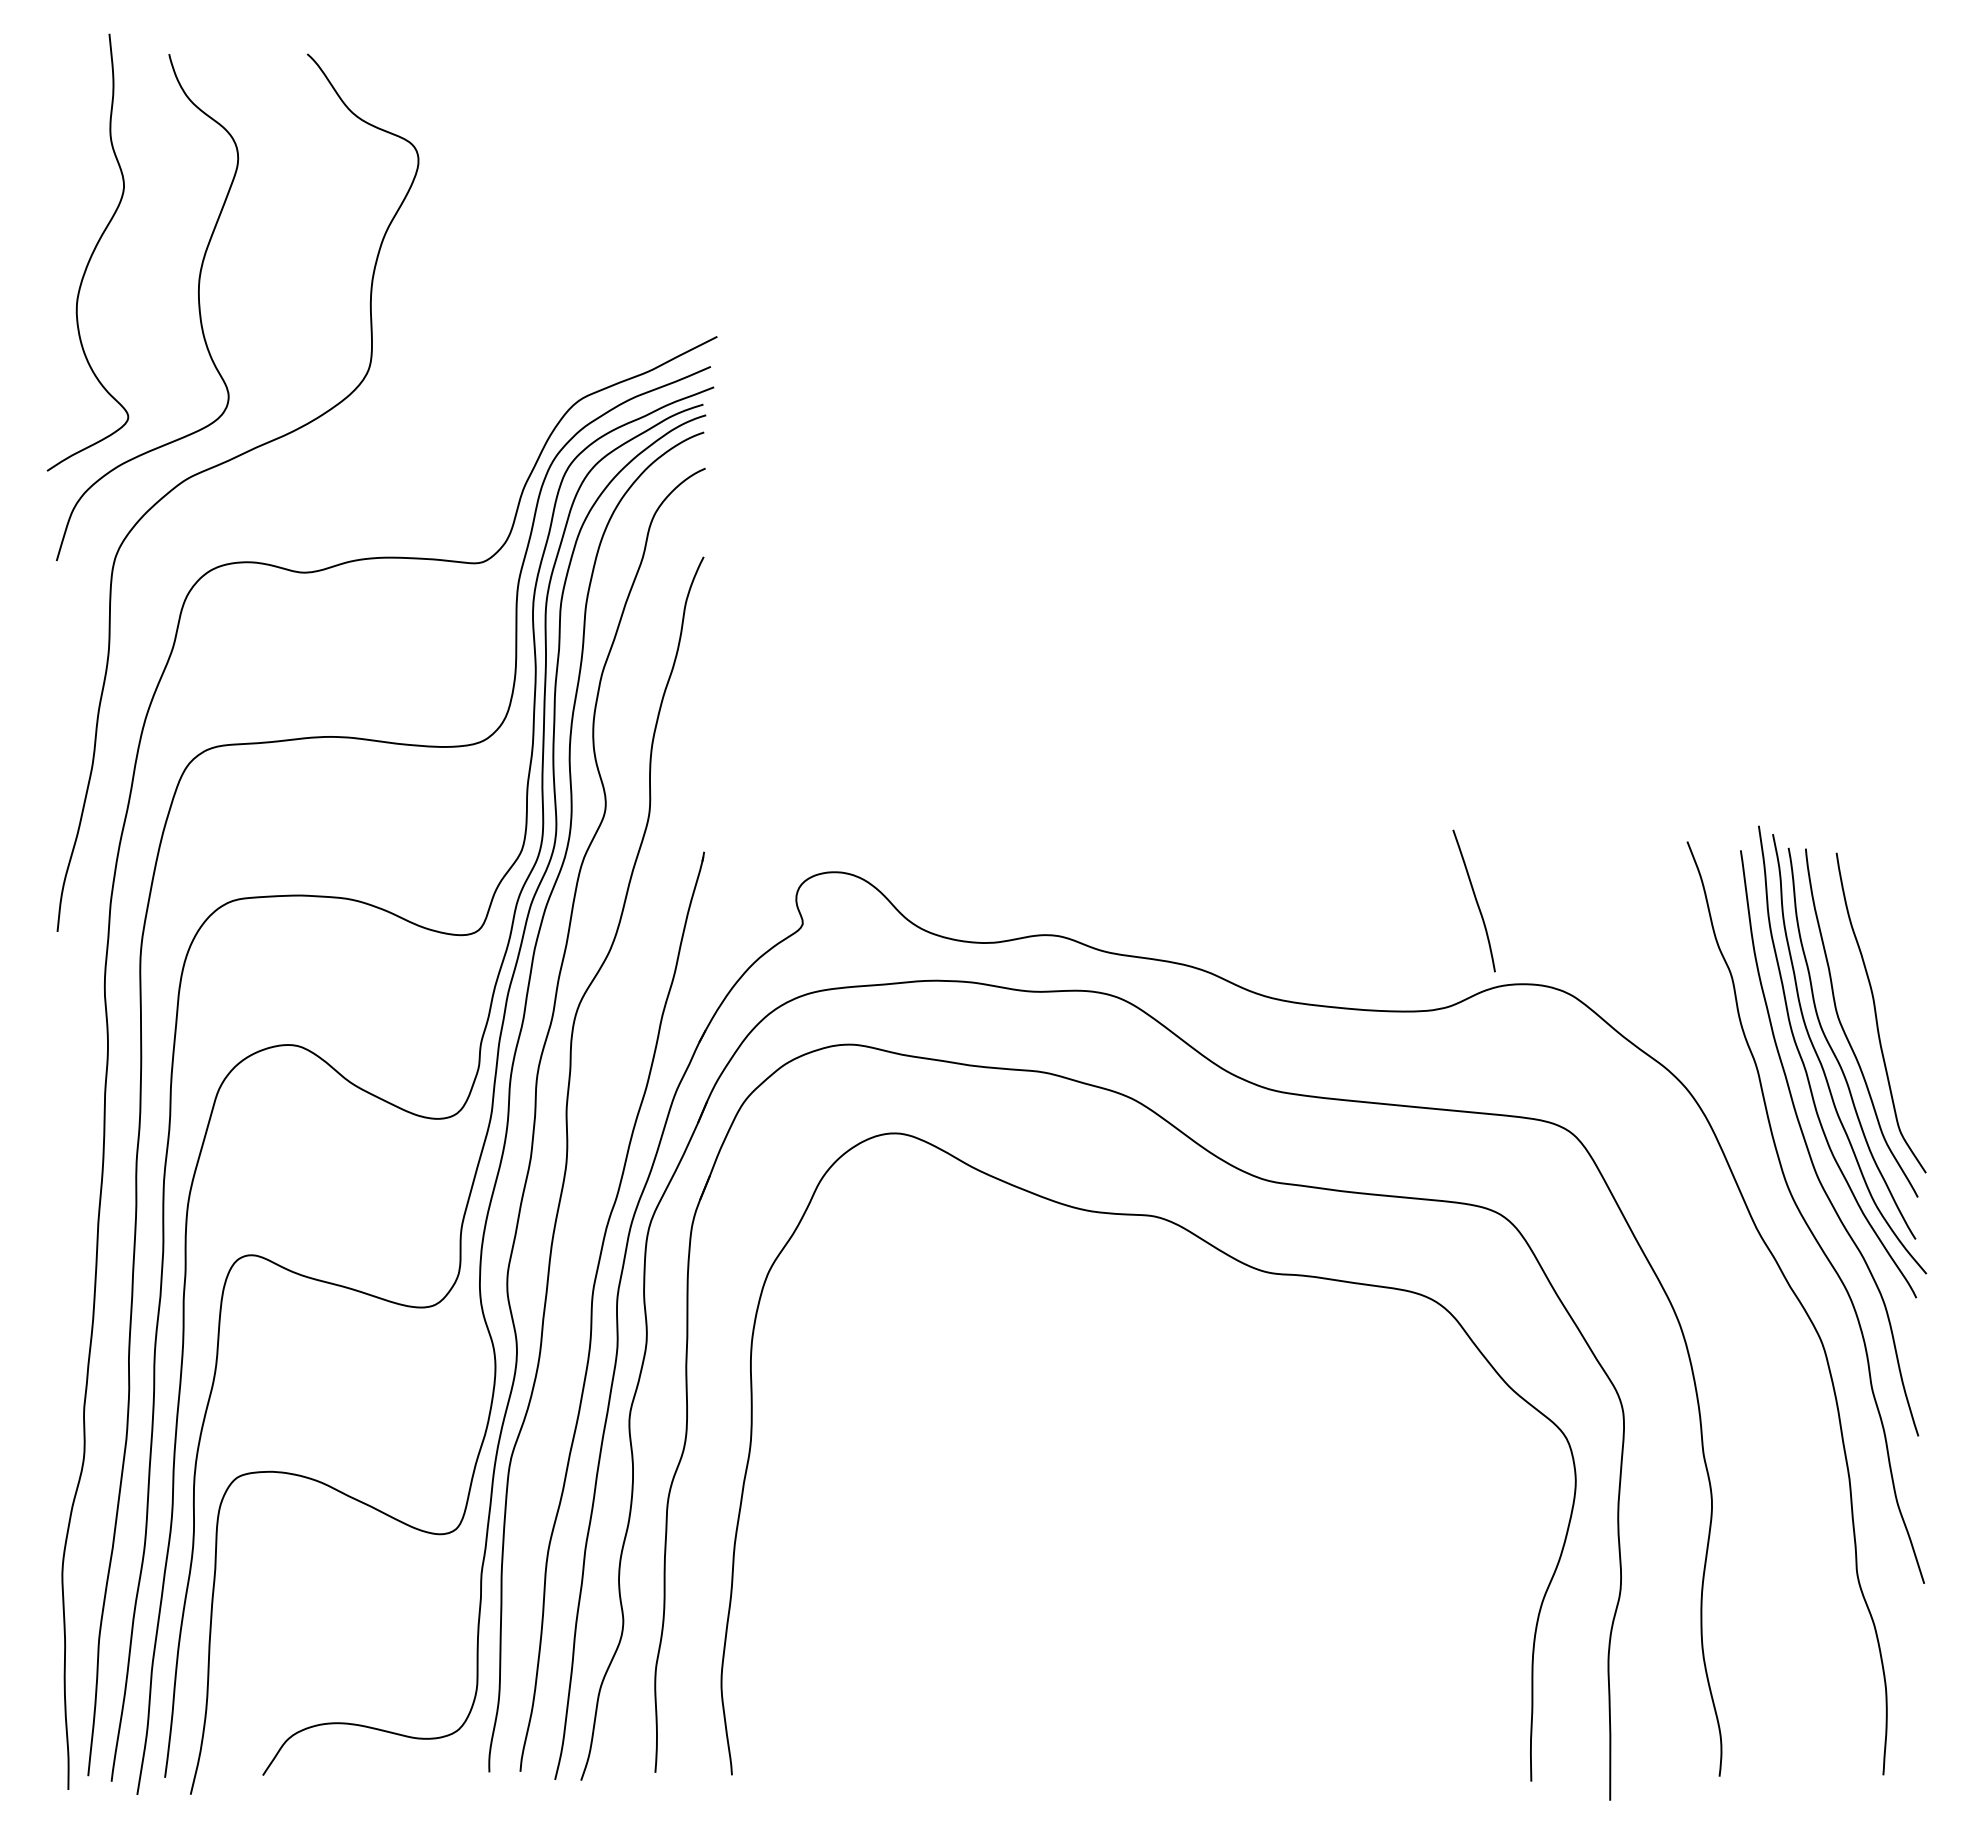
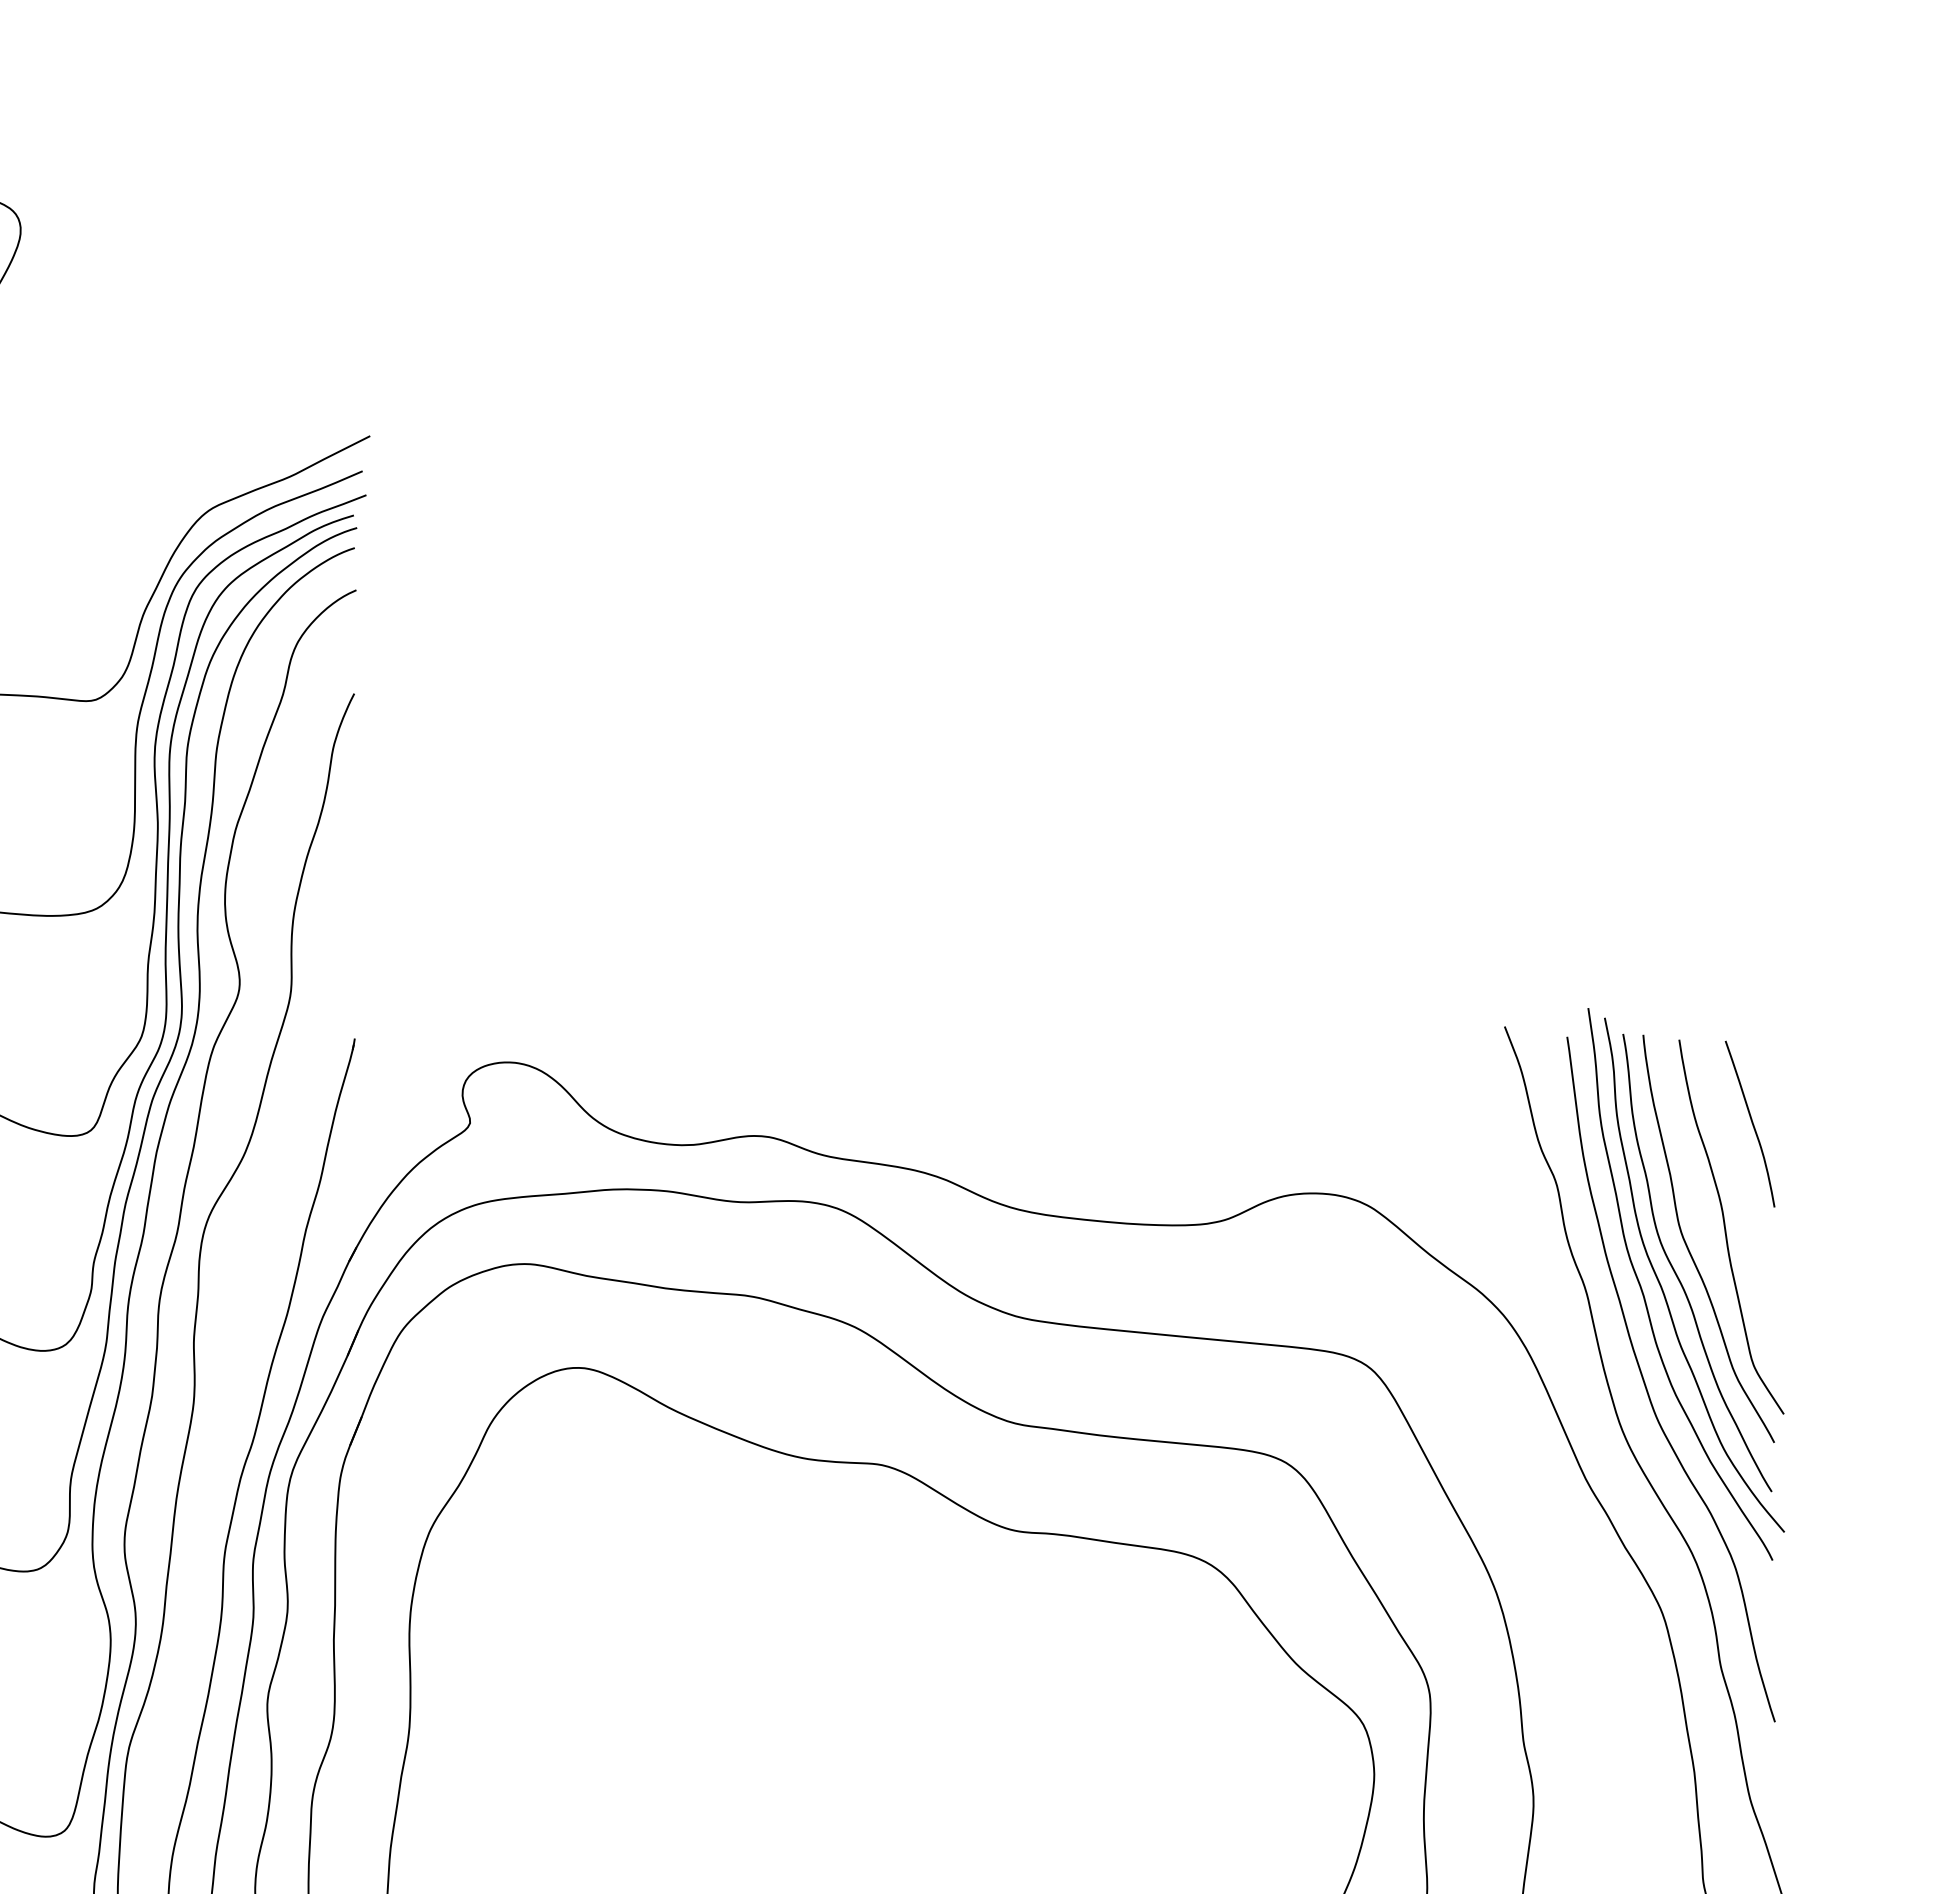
curve: (1475, 900) -> (1751, 1123), moved

